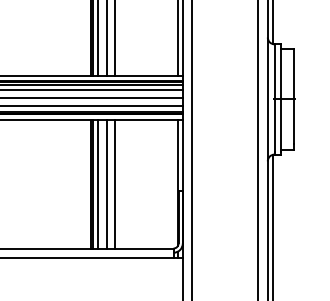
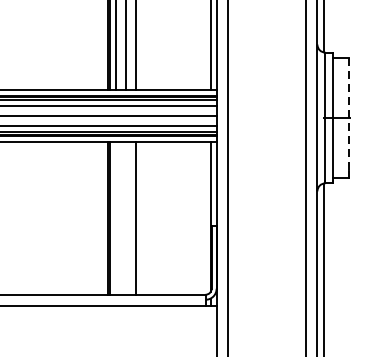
line: (294, 96) -> (349, 114), solid -> dashed
line: (98, 183) -> (116, 217), removed
line: (106, 183) -> (126, 217), removed

